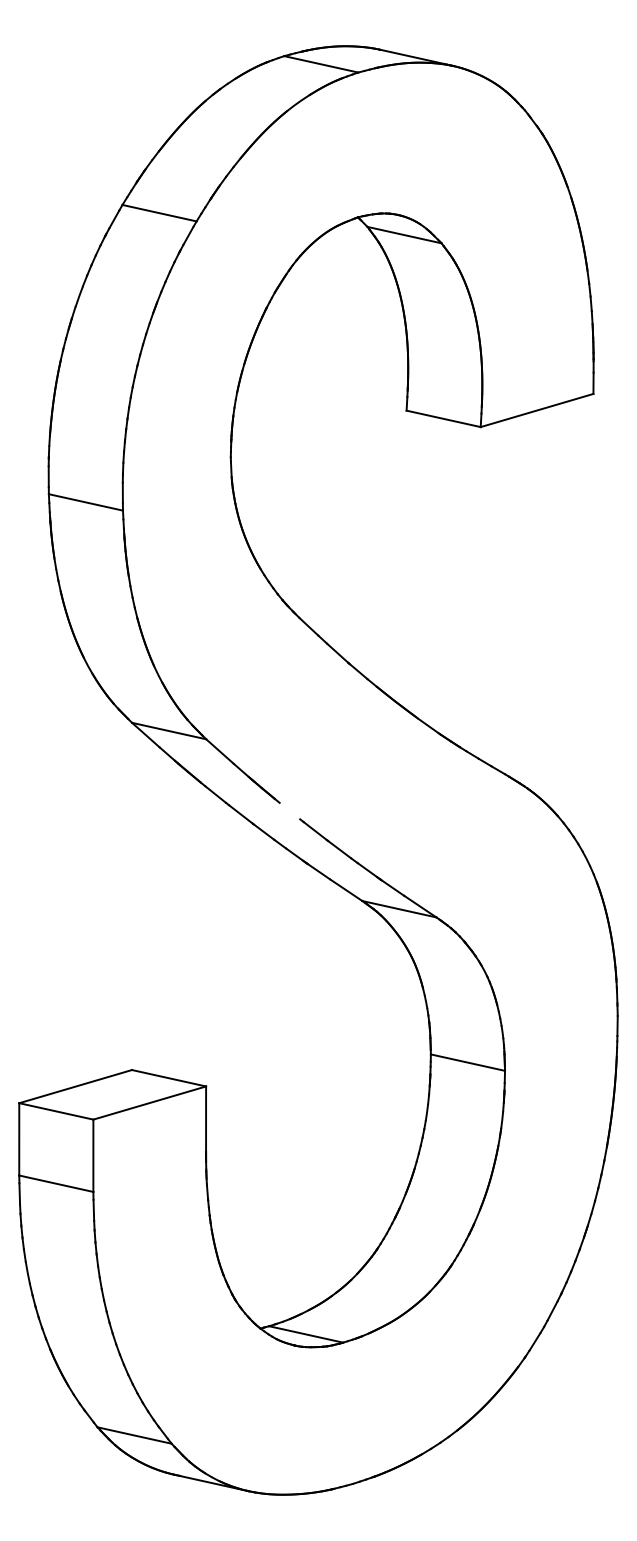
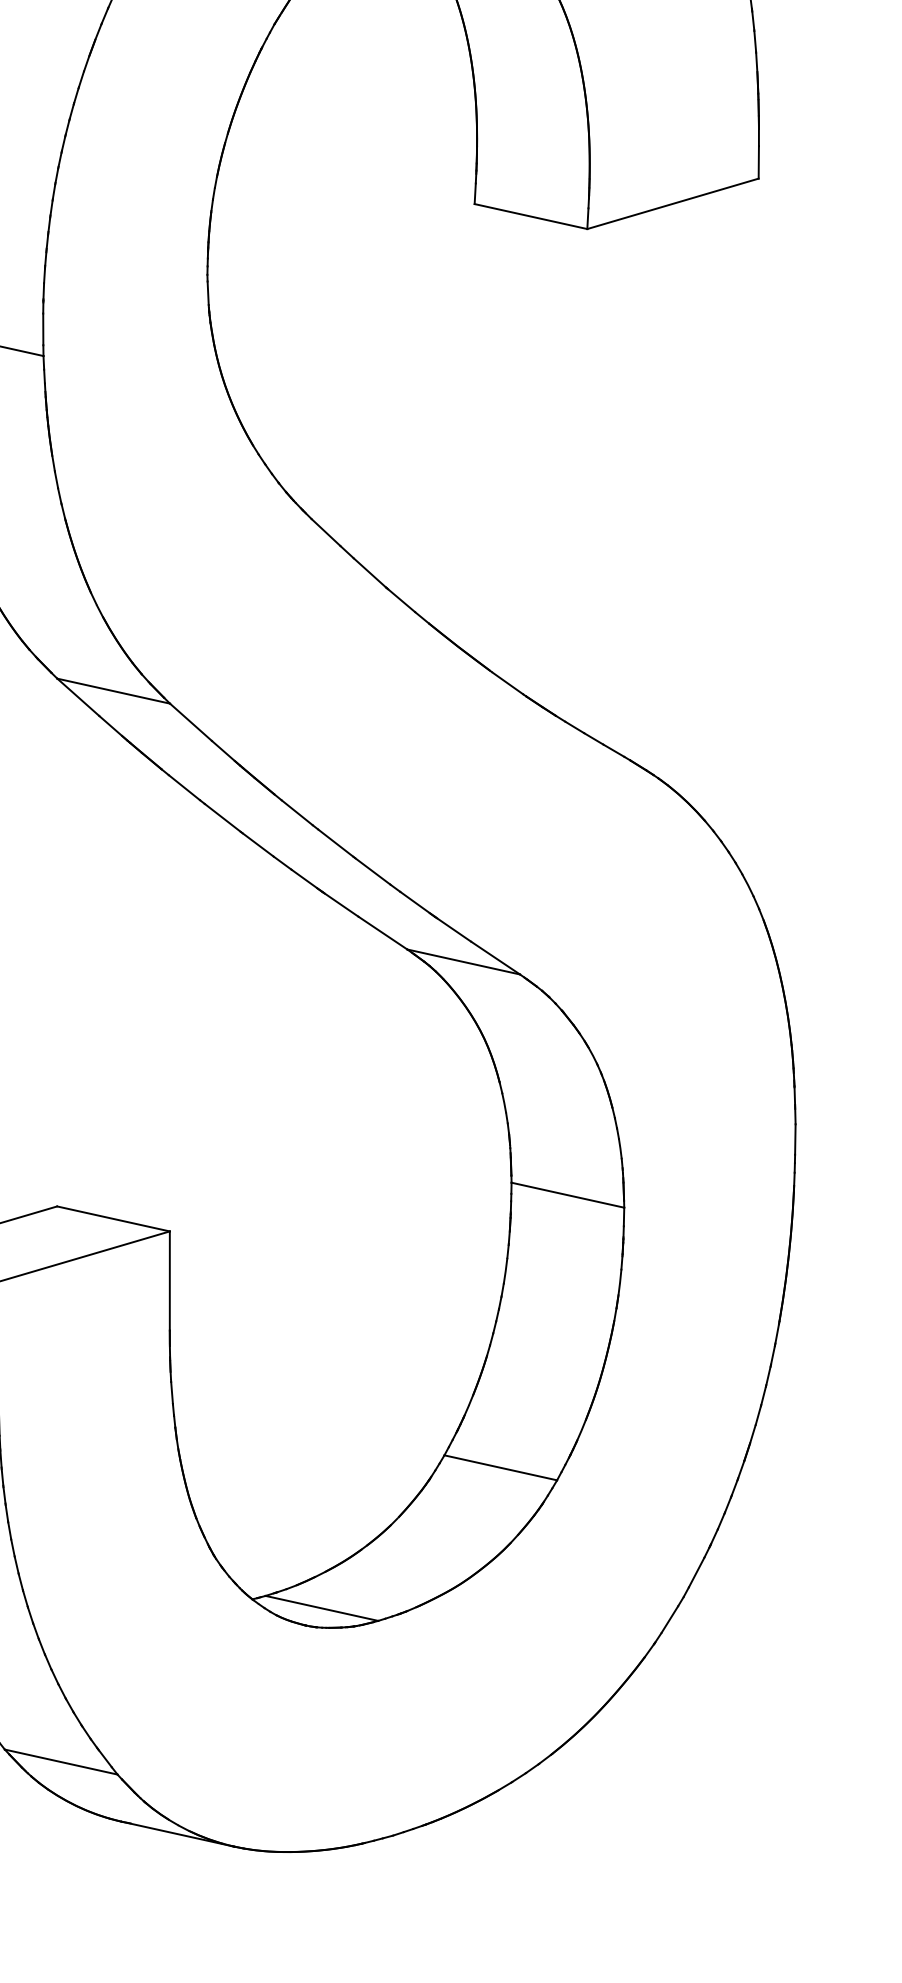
line: (289, 810) -> (296, 811), added
line: (423, 1241) -> (500, 1467), added

